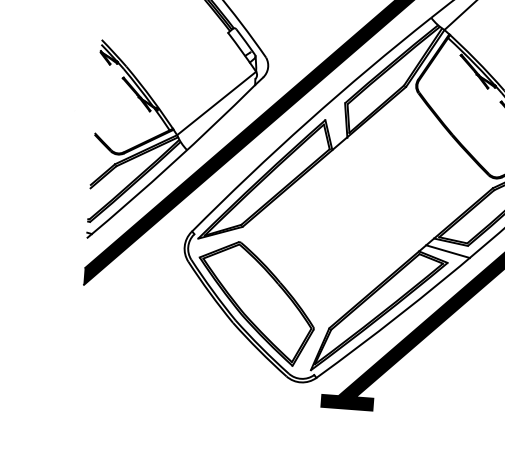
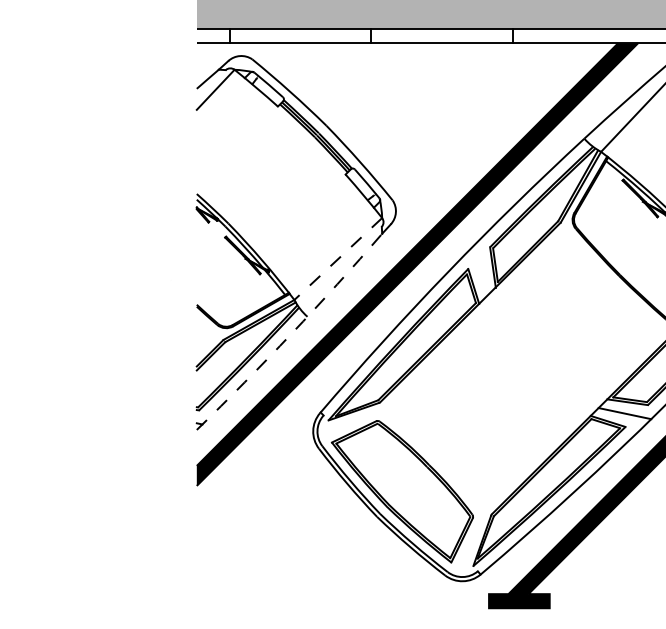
line: (215, 103) -> (337, 259), solid -> dashed
arc: (172, 163) -> (291, 333), solid -> dashed

